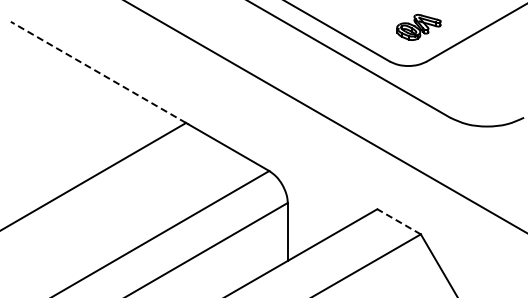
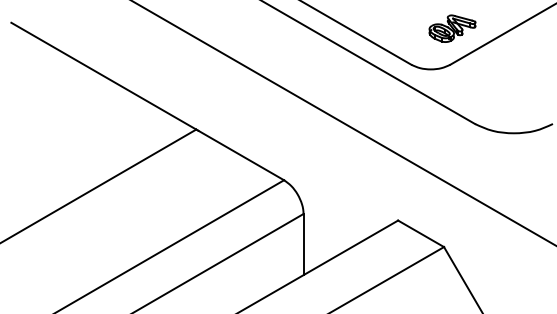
part: (418, 27) -> (452, 28), moved
line: (98, 72) -> (103, 76), dashed -> solid
line: (398, 221) -> (420, 233), dashed -> solid

